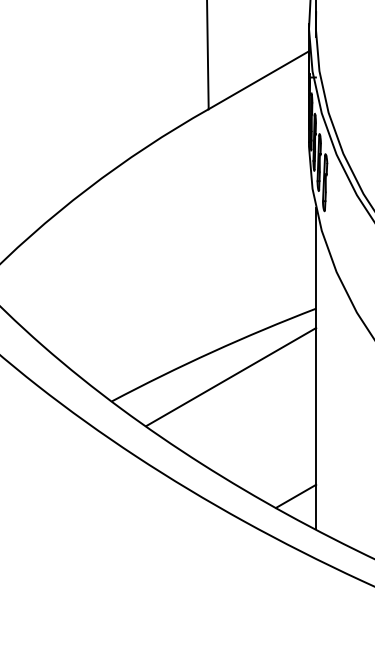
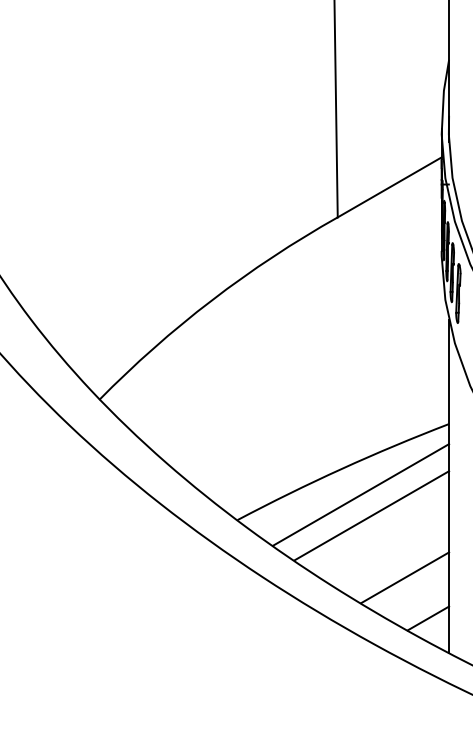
line: (241, 396) -> (371, 515), added
line: (274, 456) -> (405, 577), added

